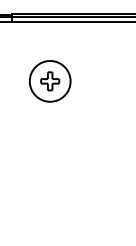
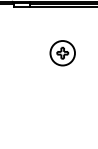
part: (49, 81) -> (62, 53), moved

